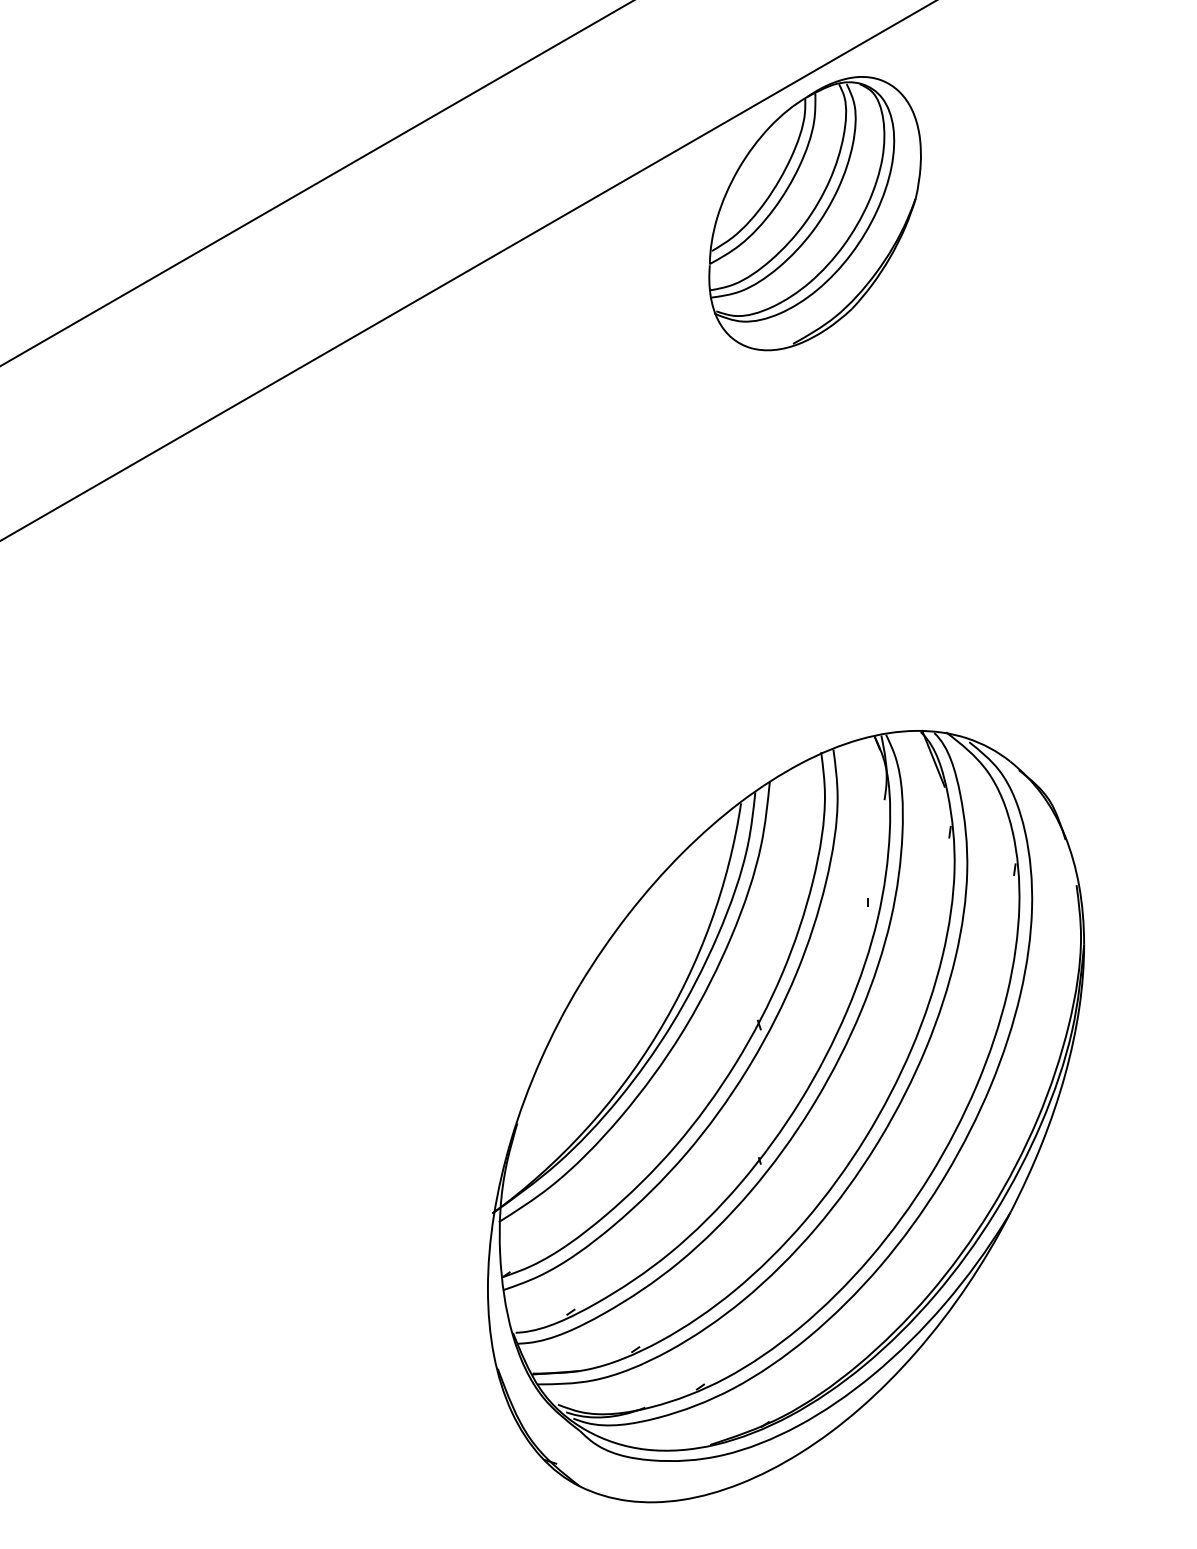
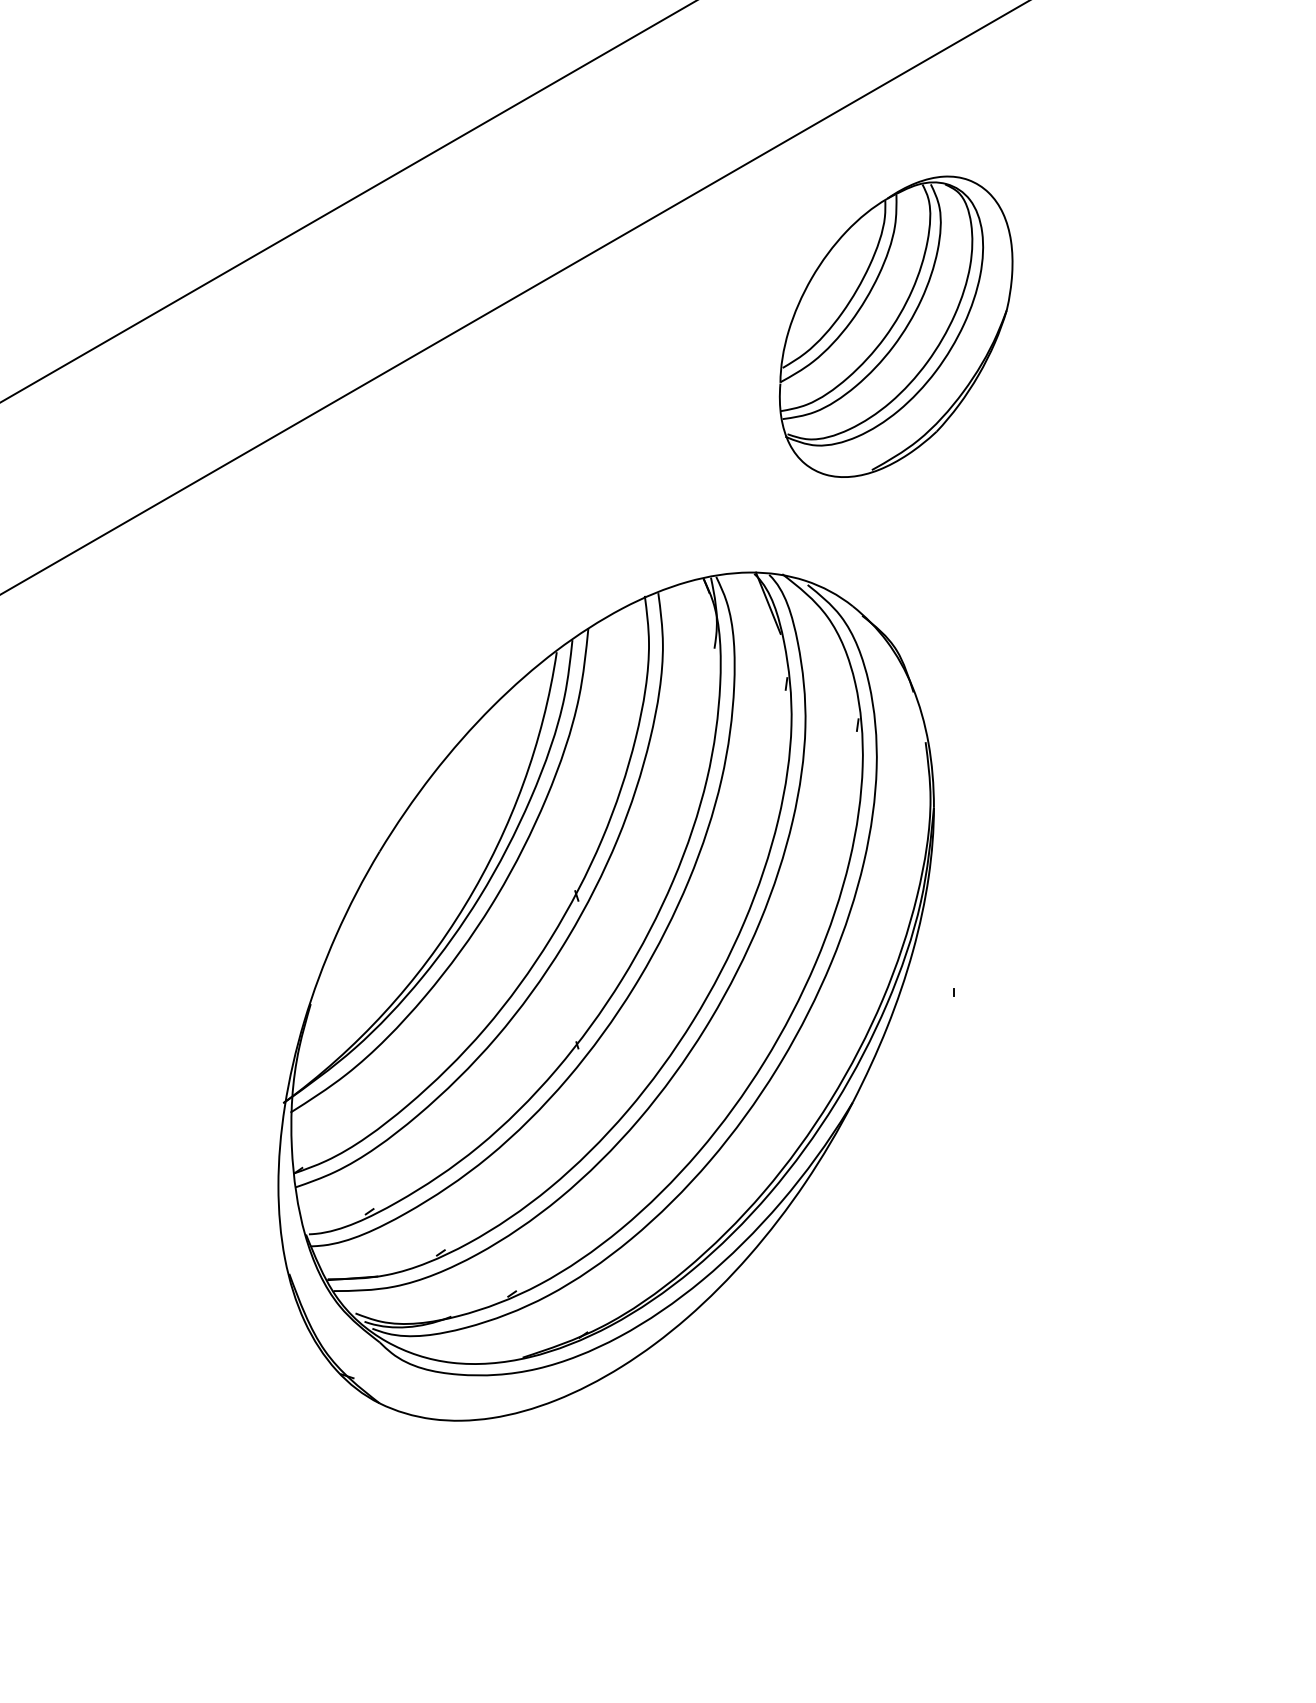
part: (814, 213) -> (895, 326), moved
part: (785, 1116) -> (605, 996), moved

